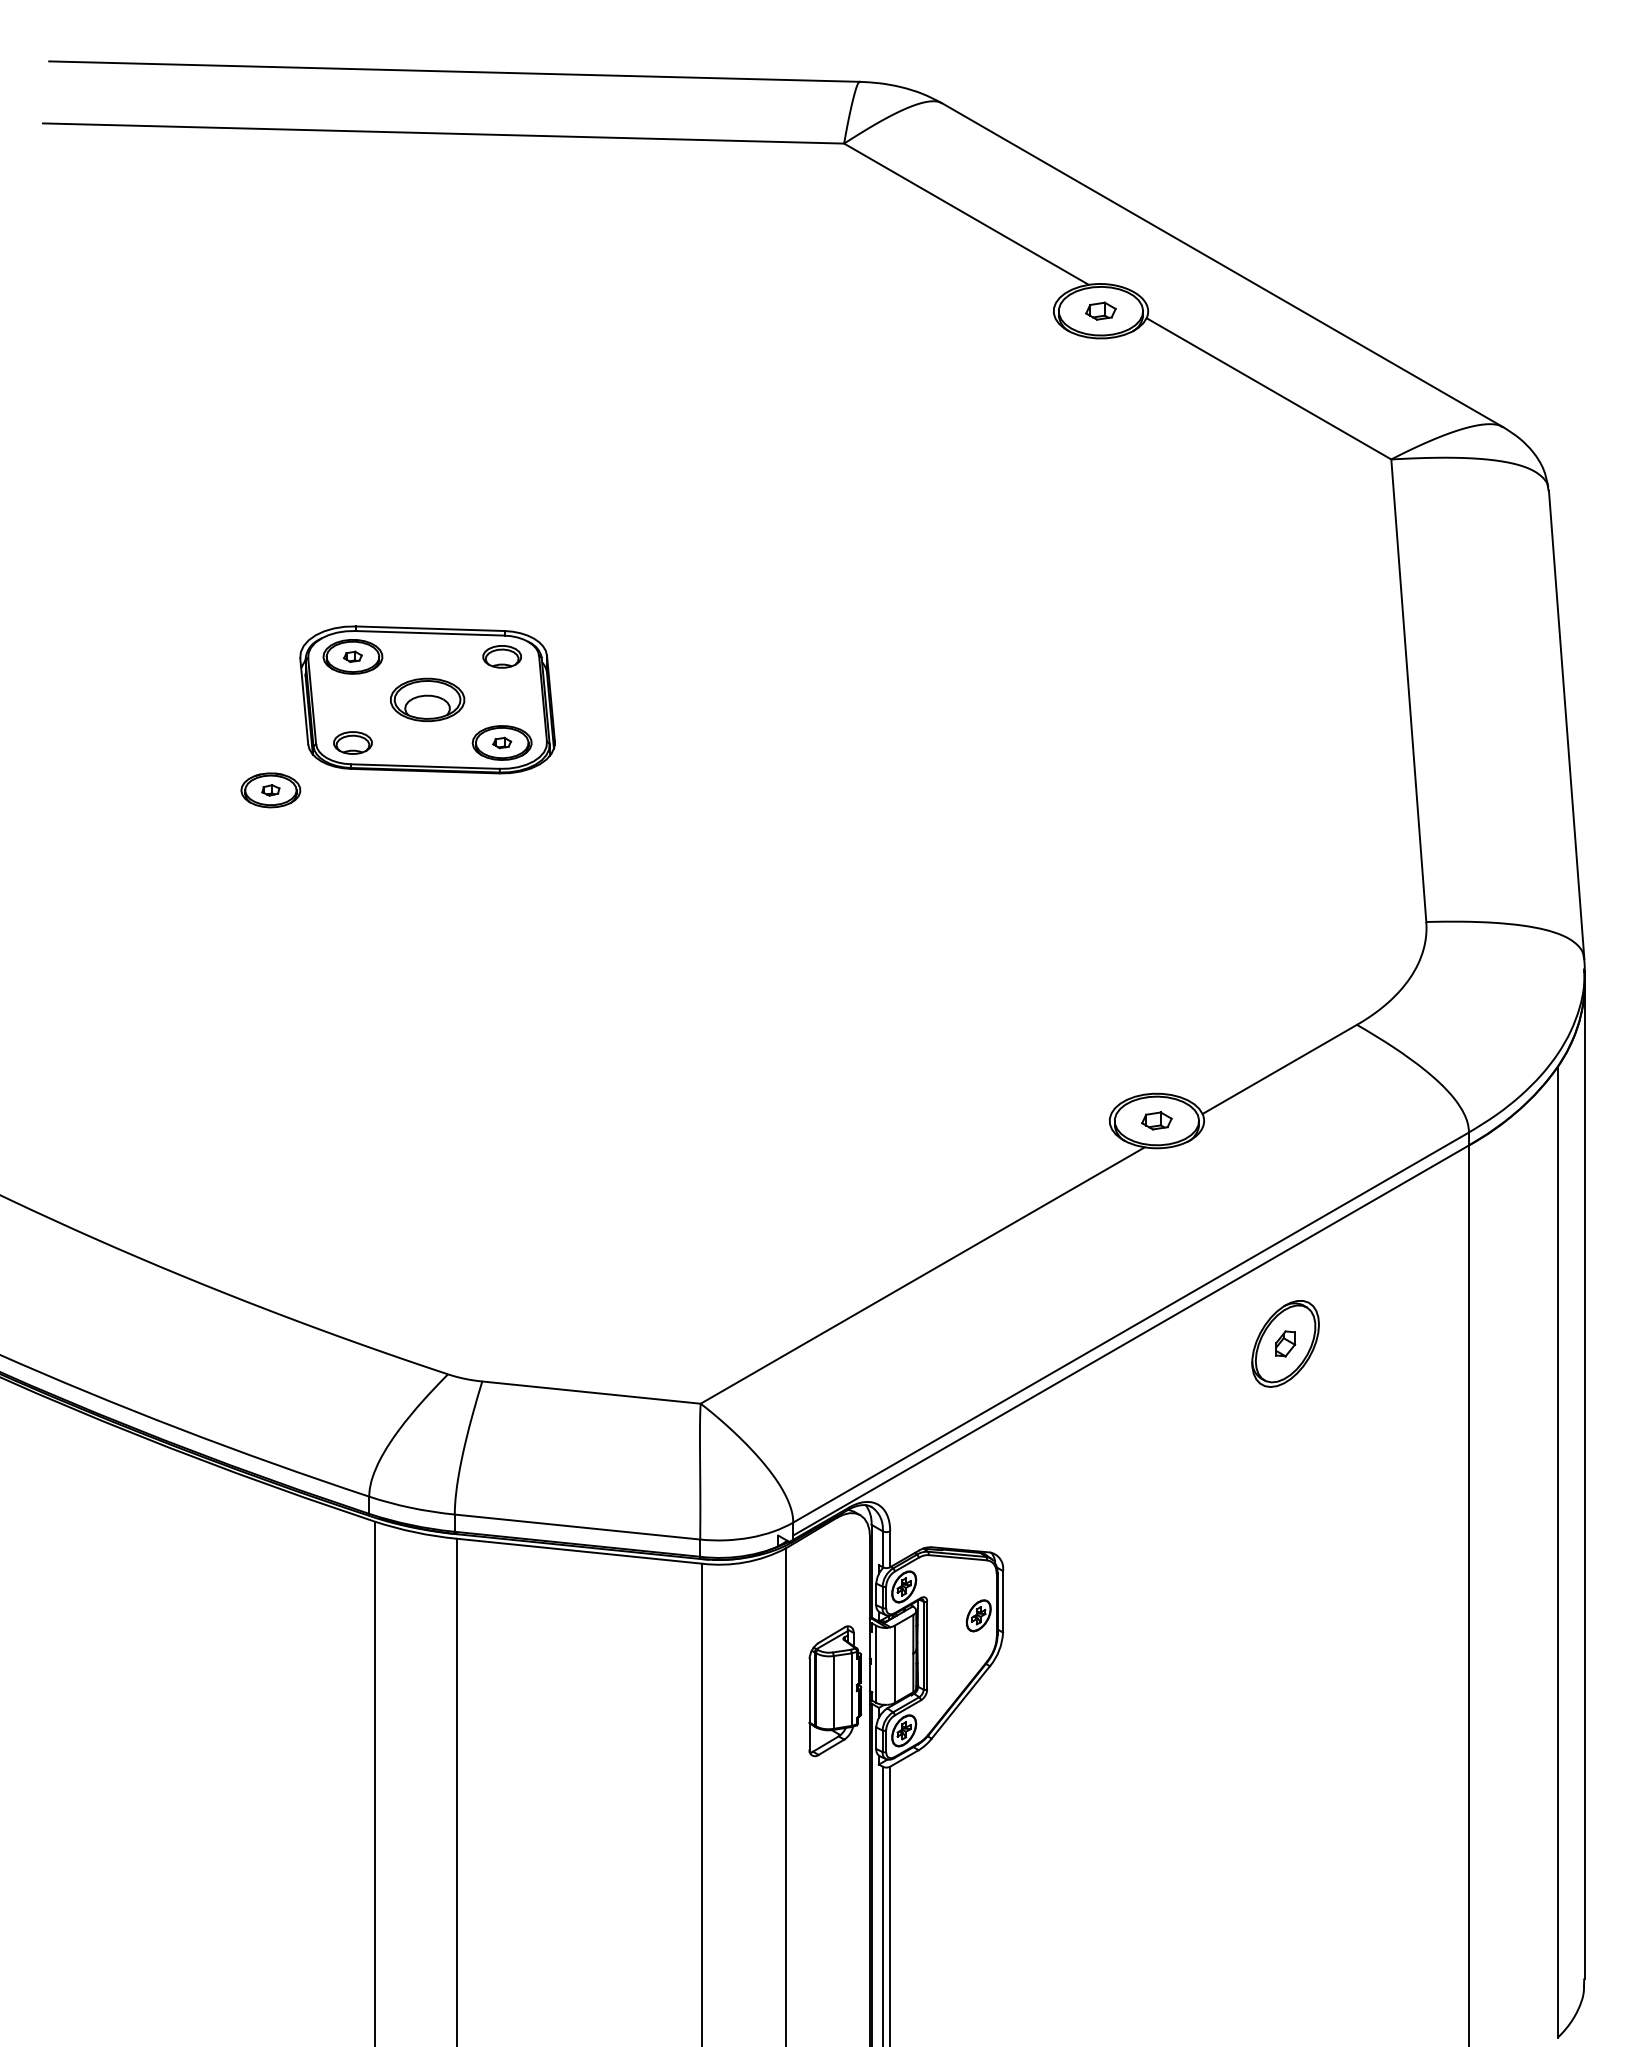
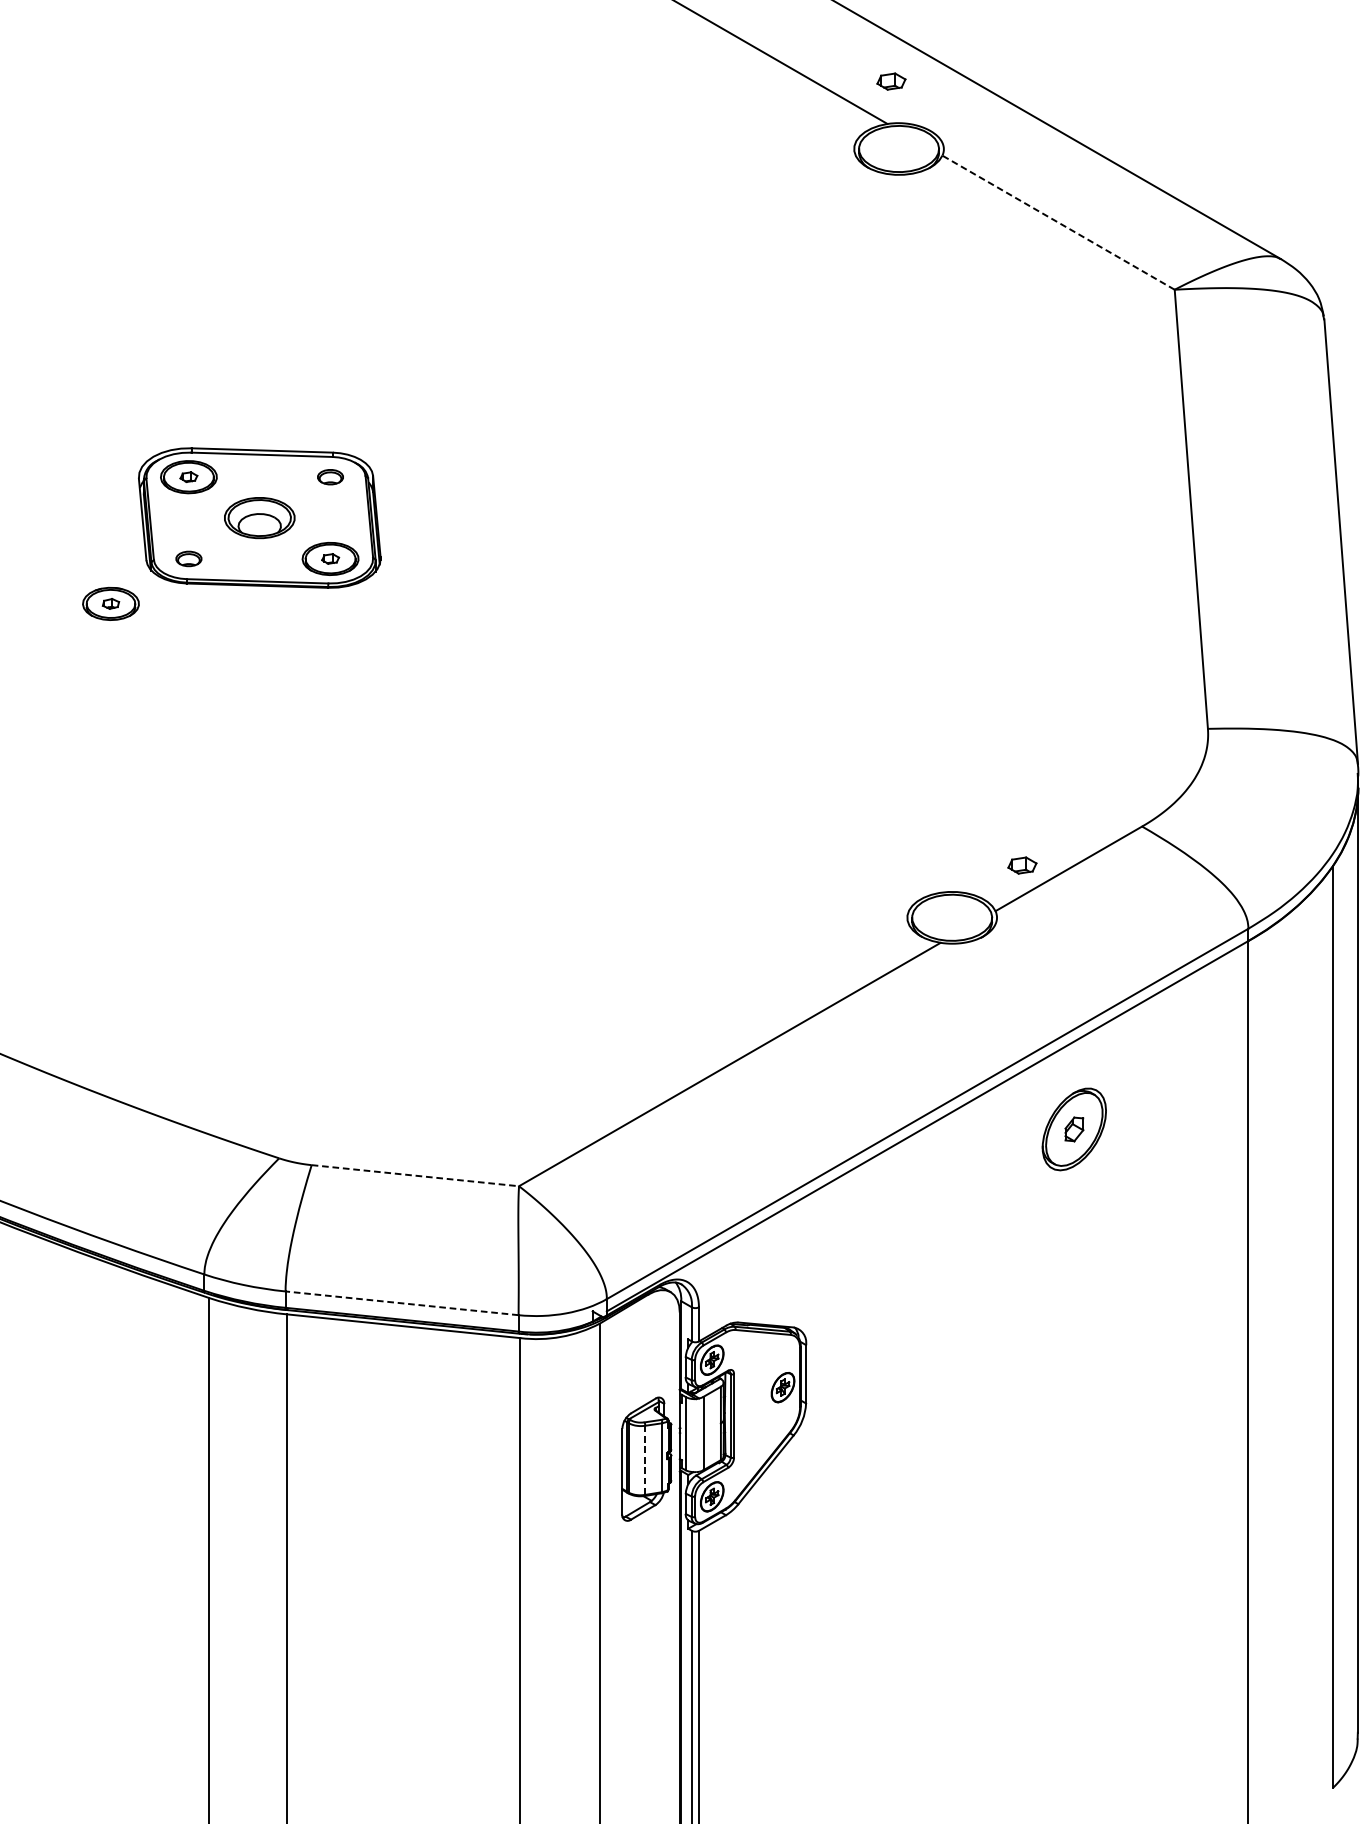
part: (1100, 310) -> (891, 80), moved
line: (1268, 388) -> (1058, 222), solid -> dashed
part: (501, 656) -> (329, 476), size x0.7
part: (352, 742) -> (188, 558), size x0.7
part: (1156, 1120) -> (1022, 865), moved
line: (591, 1392) -> (415, 1175), solid -> dashed
line: (577, 1527) -> (402, 1303), solid -> dashed
line: (833, 1691) -> (645, 1459), solid -> dashed

